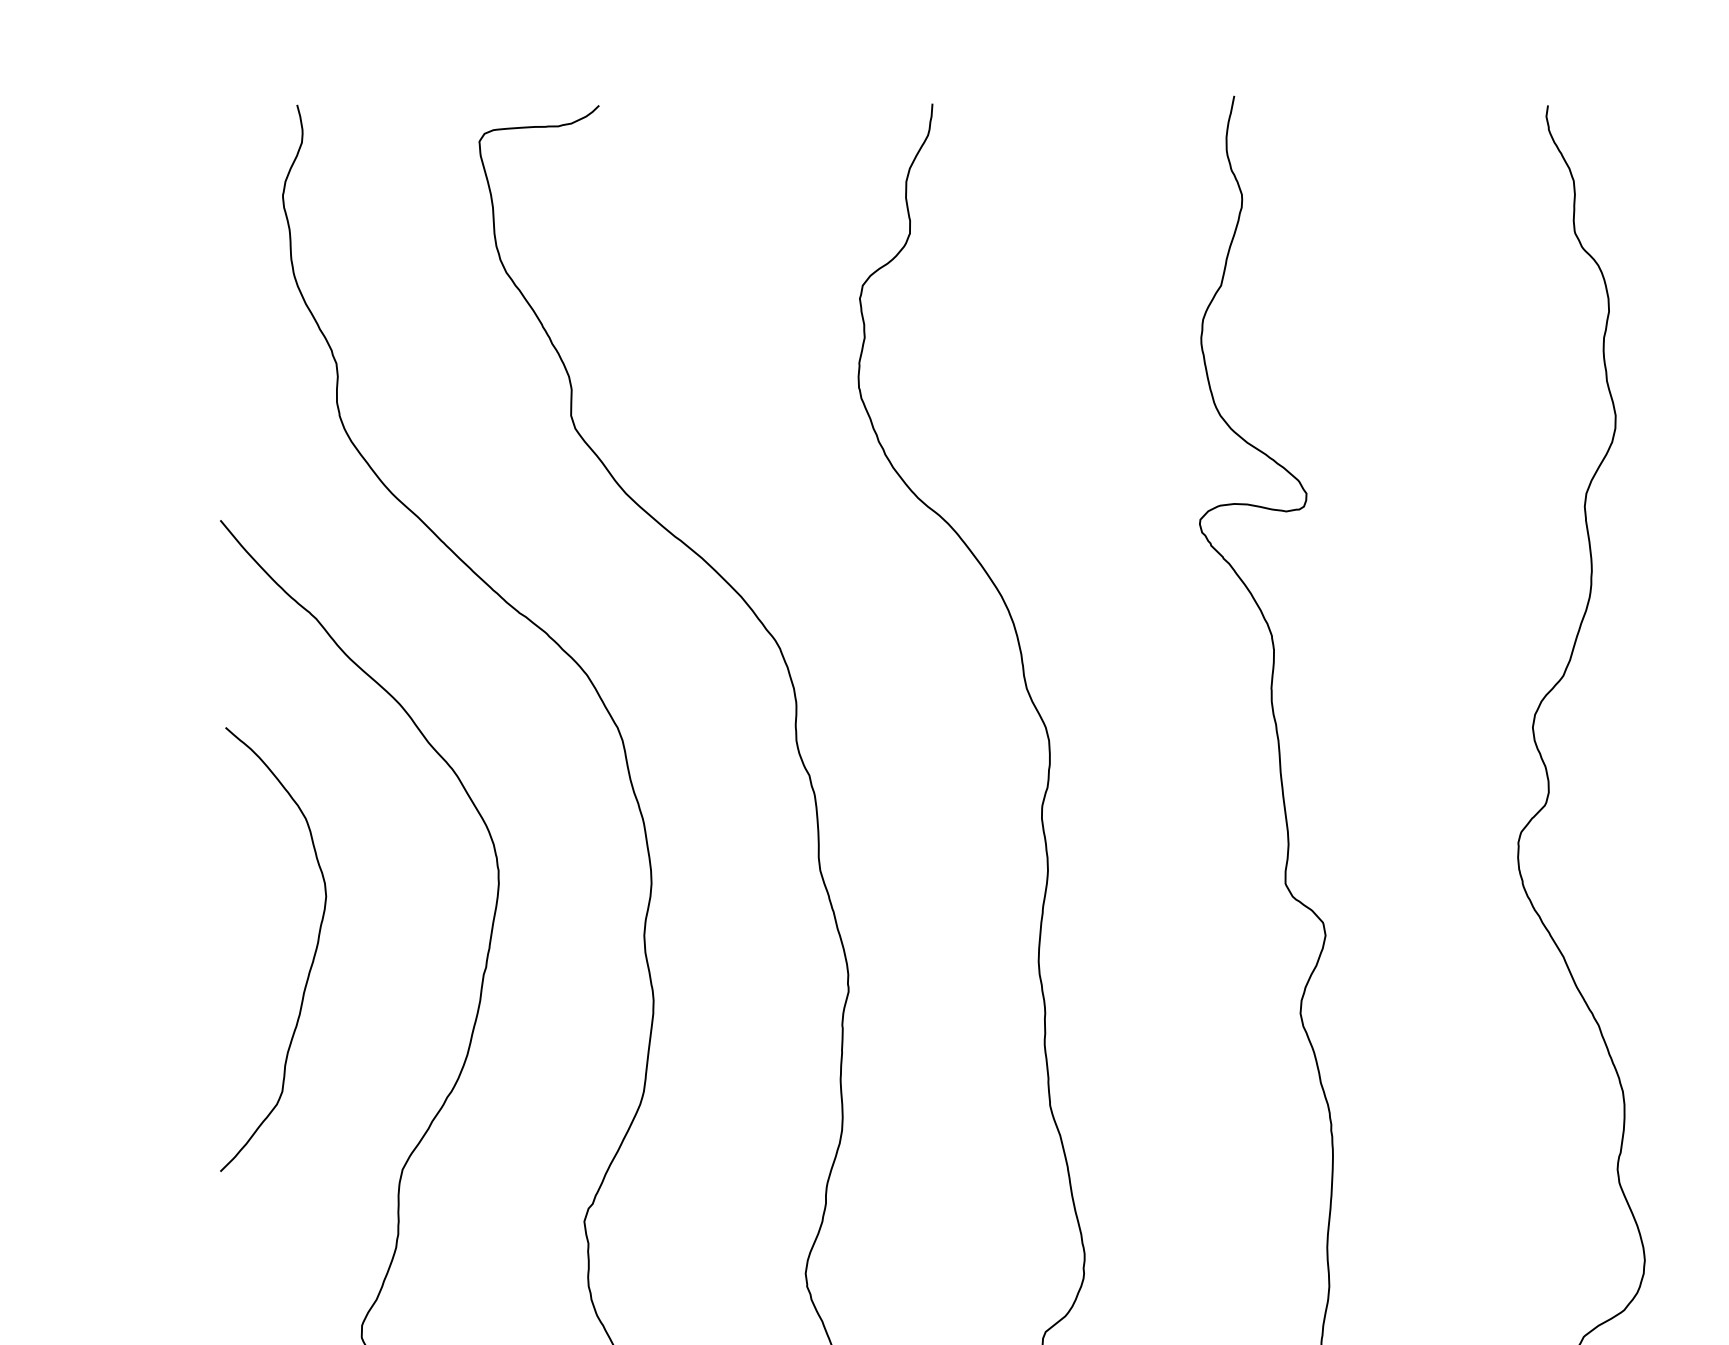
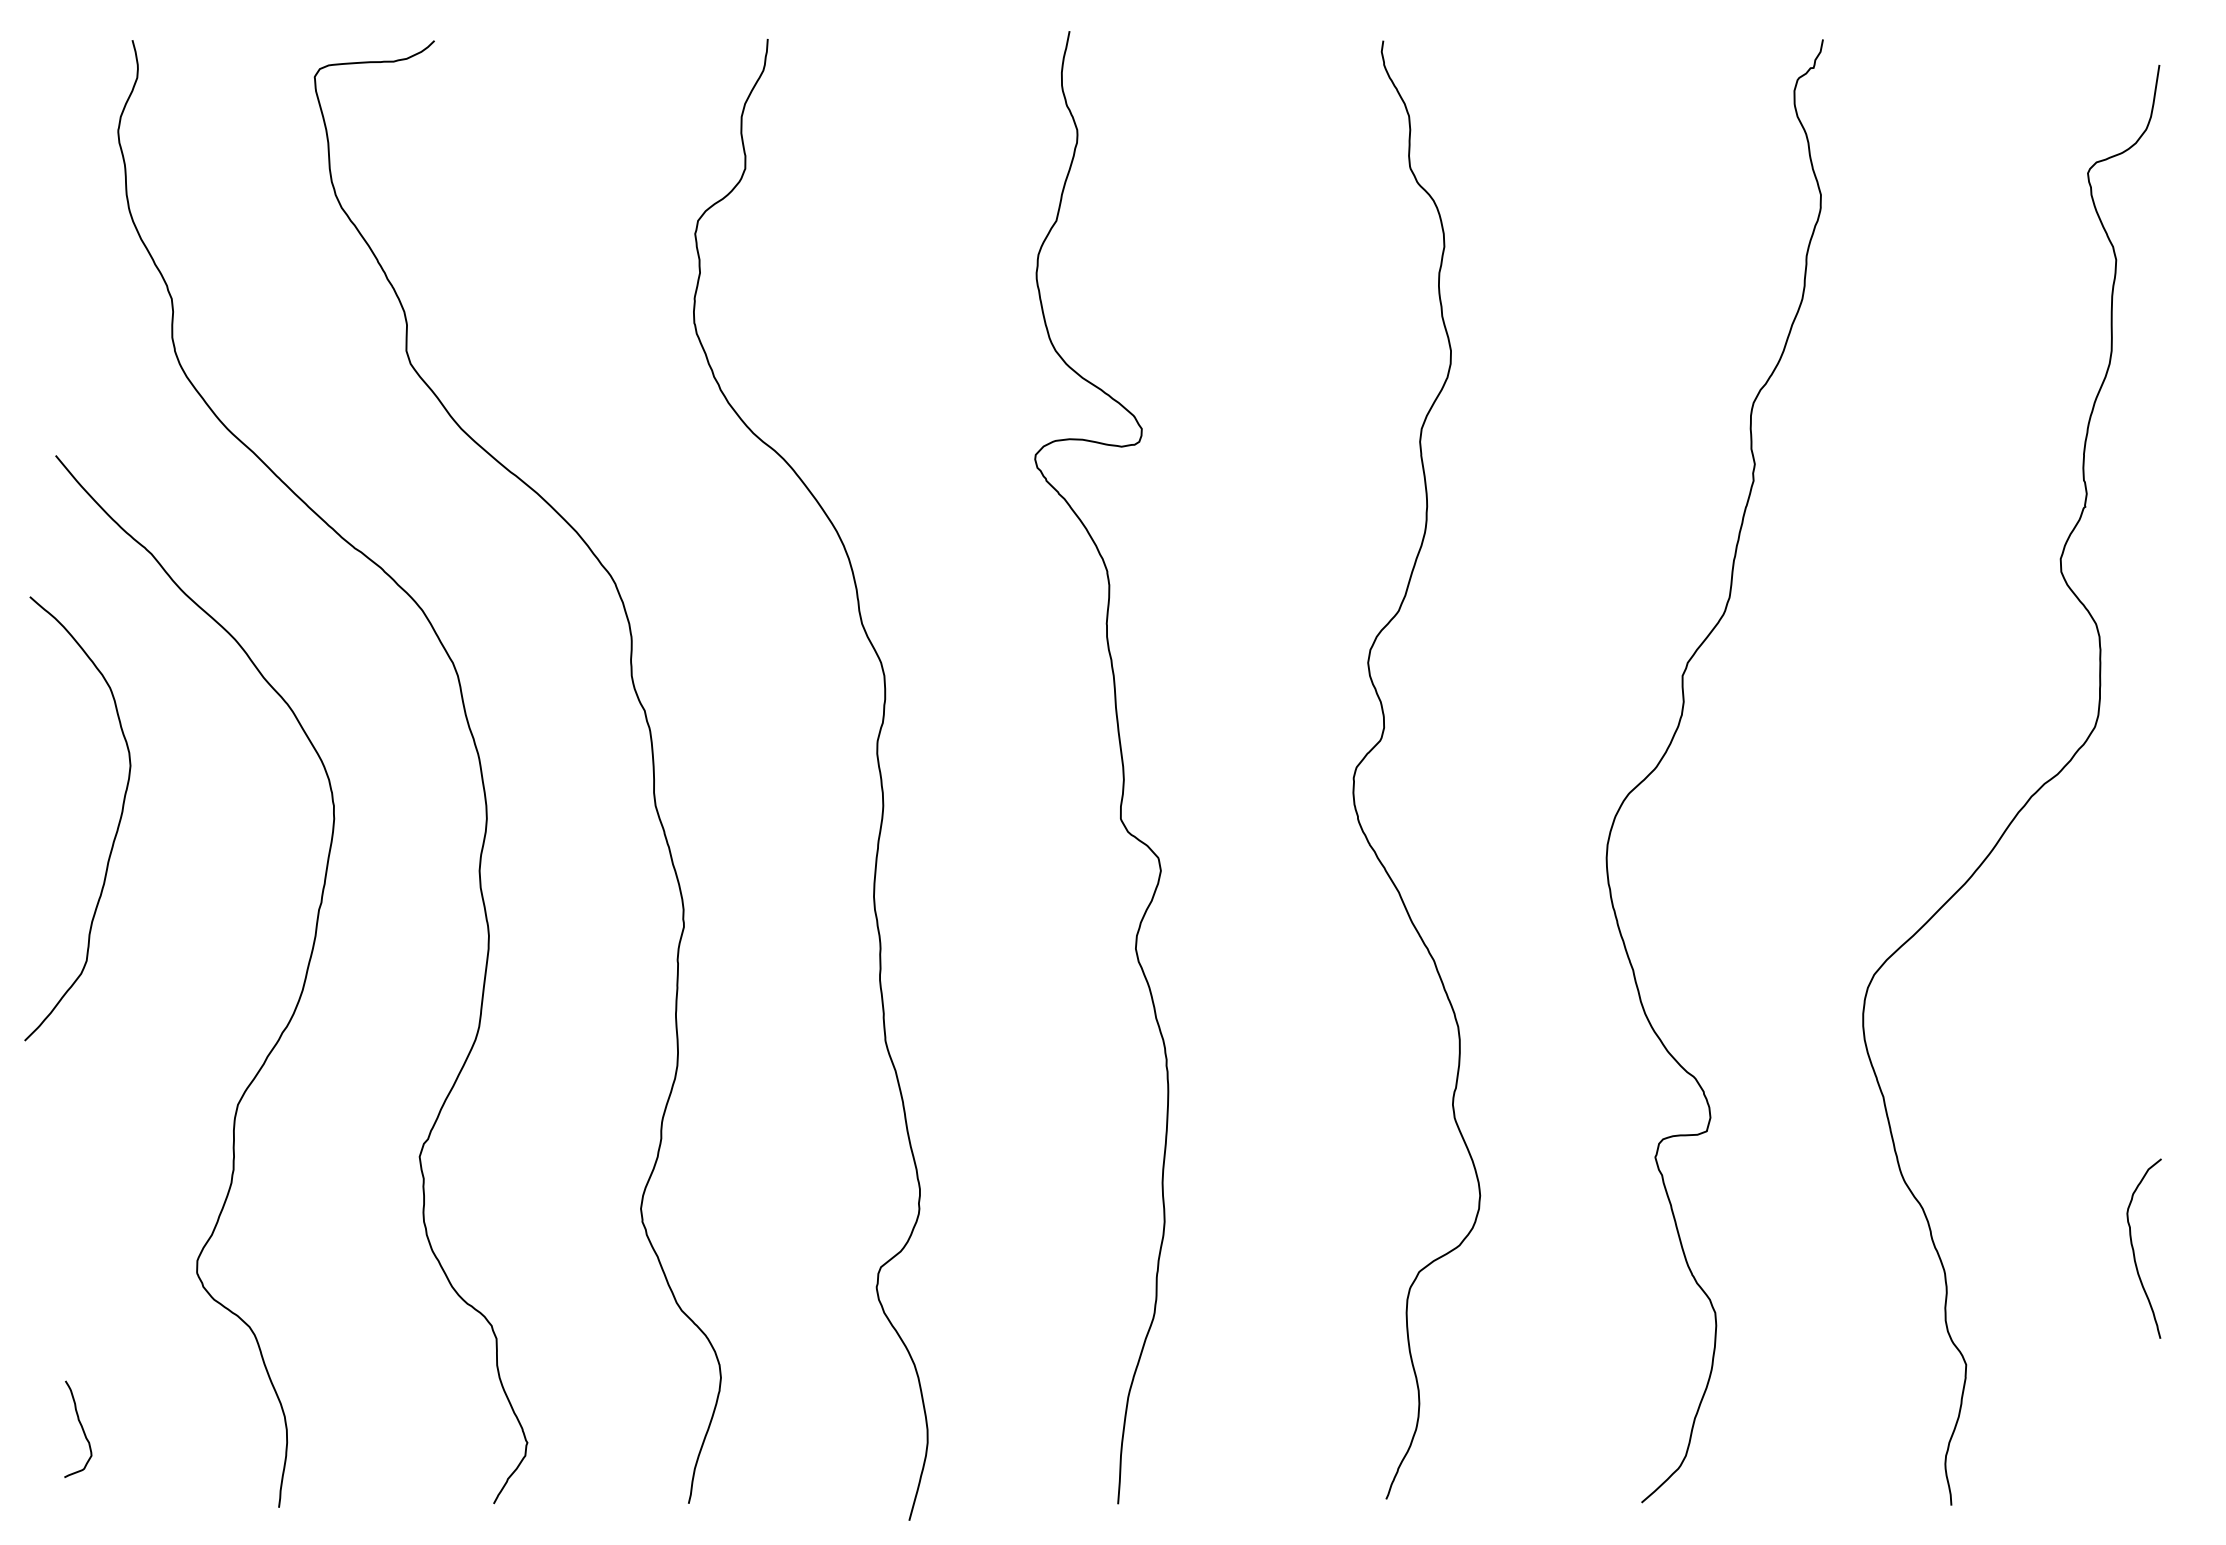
curve: (312, 960) -> (116, 829), moved

